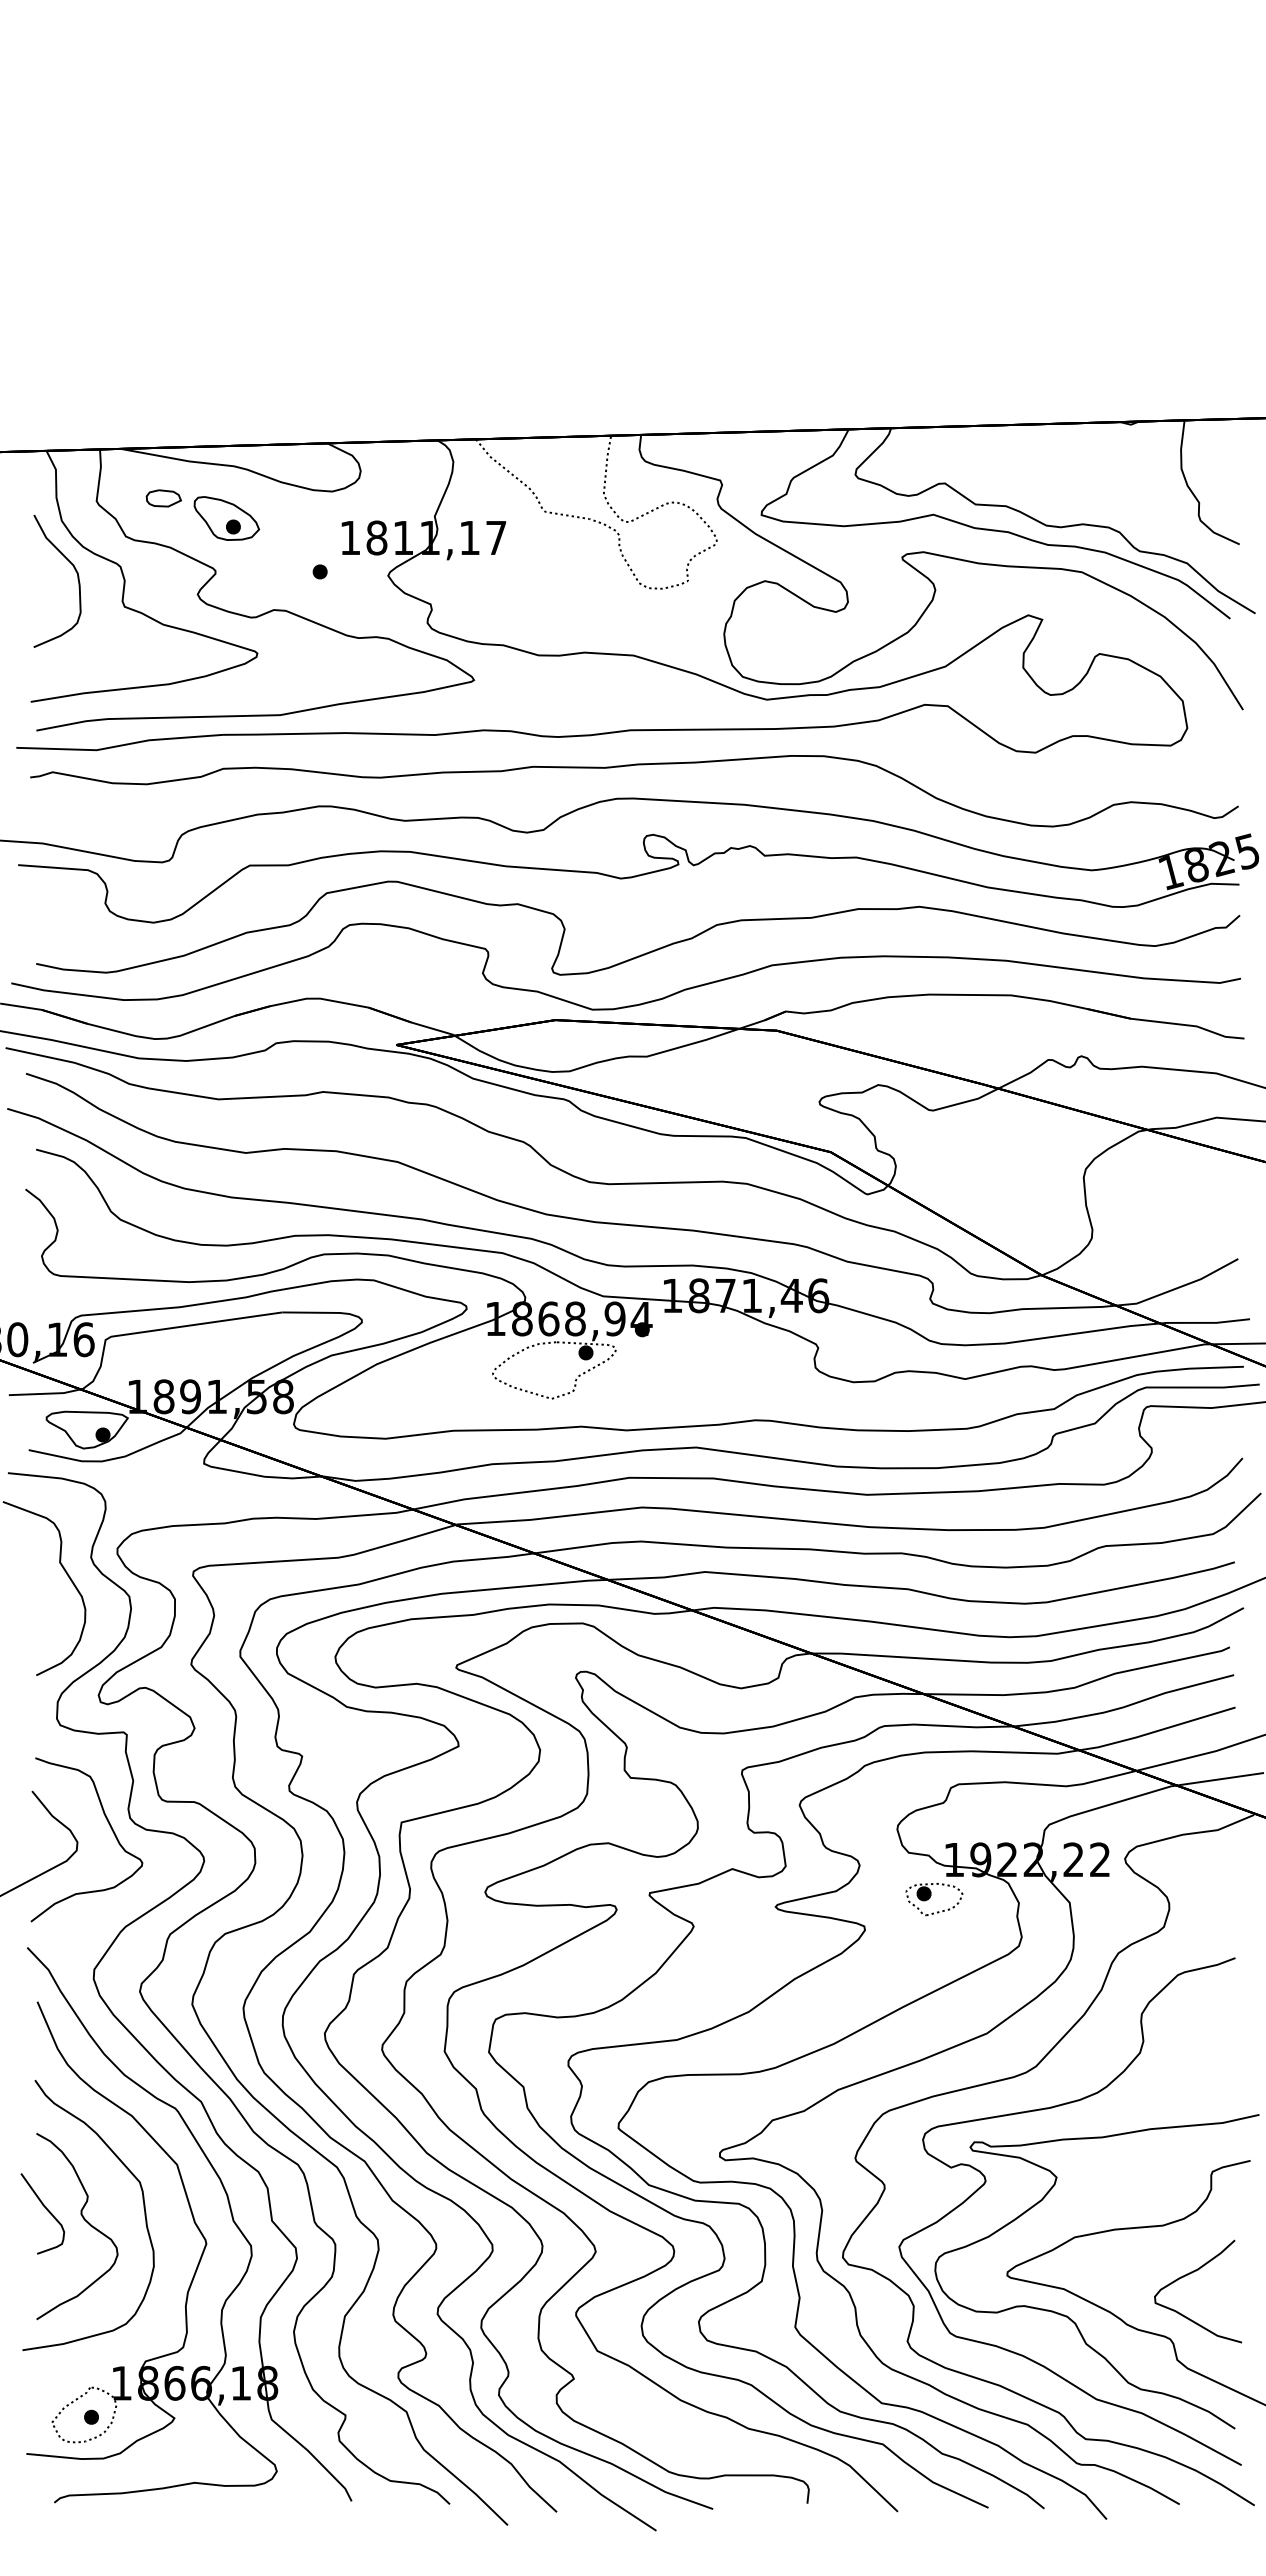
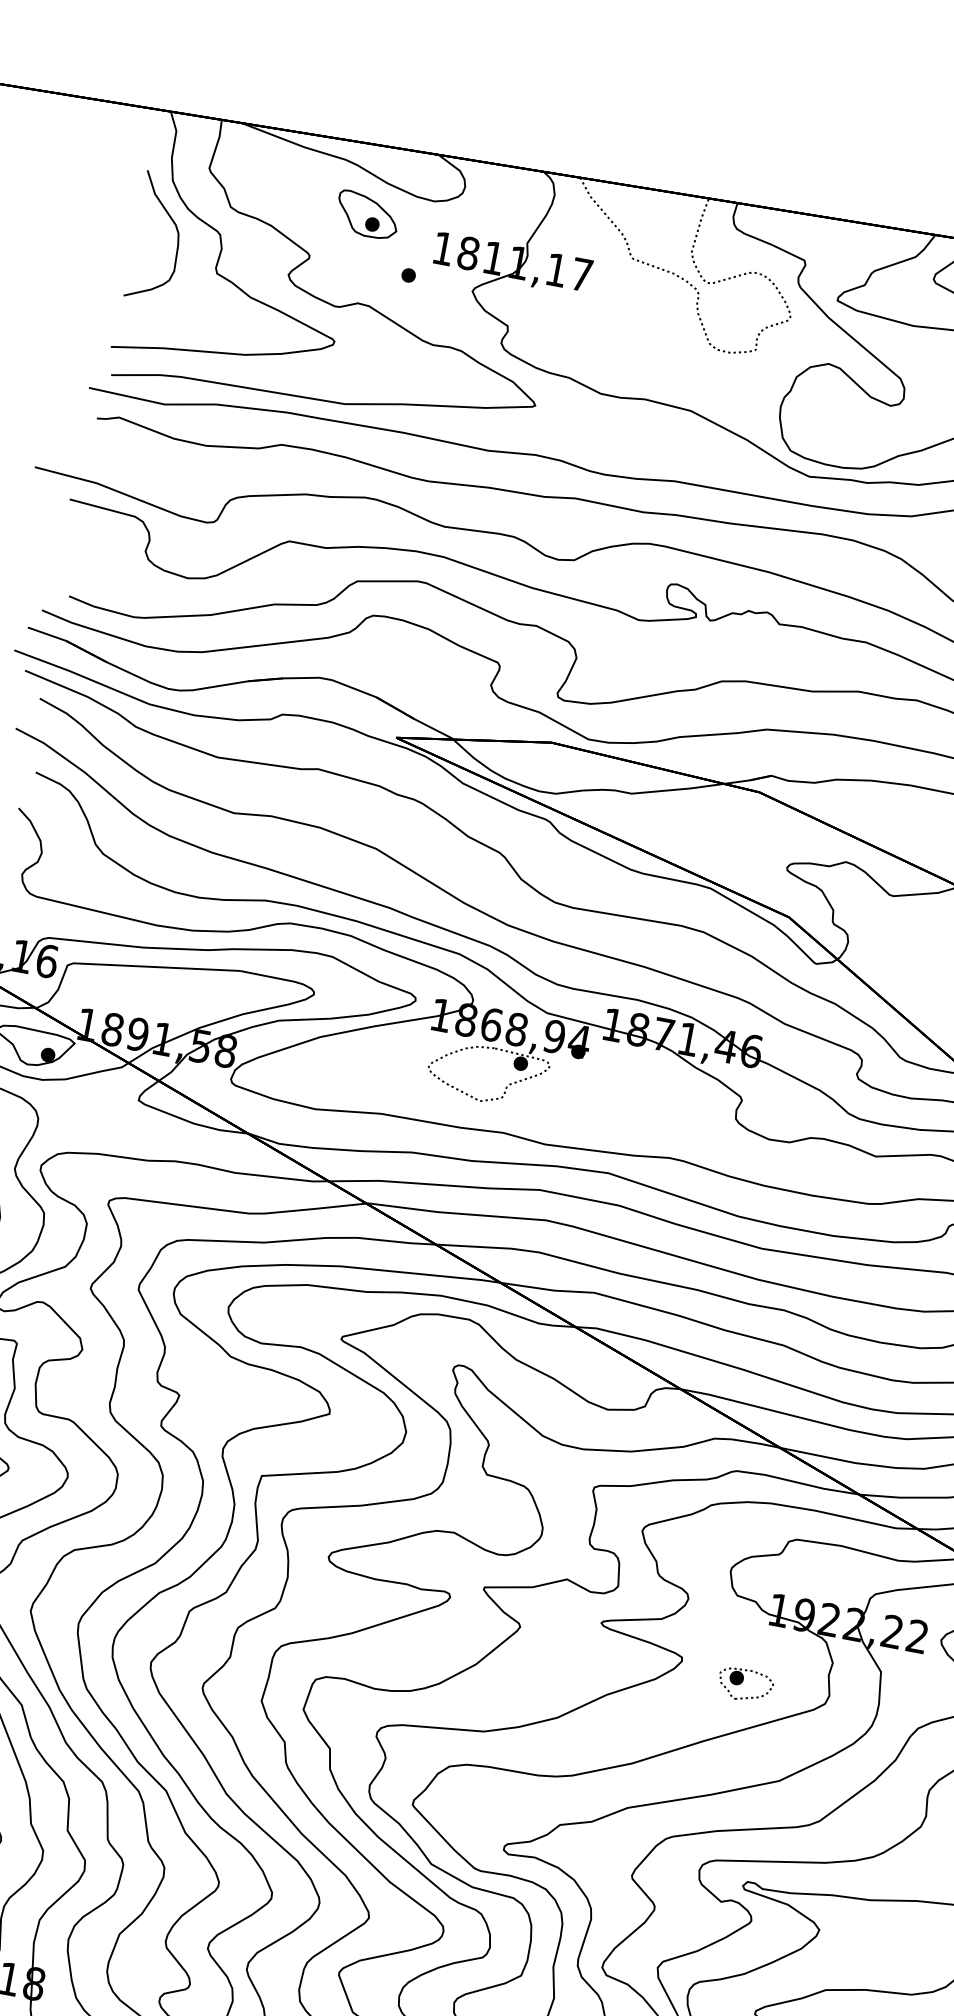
part: (163, 498) -> (273, 177), removed
part: (226, 518) -> (367, 215), moved
part: (934, 1899) -> (745, 1685), moved

